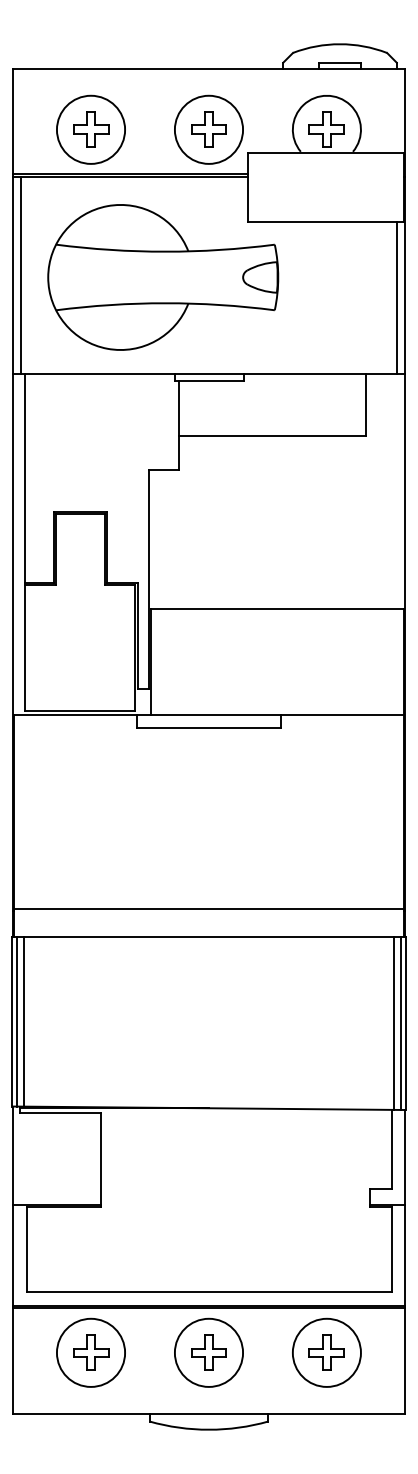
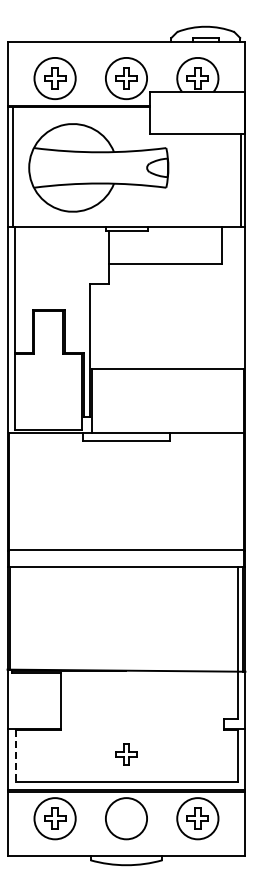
line: (23, 1022) -> (14, 618), removed
line: (27, 1250) -> (16, 756), solid -> dashed
part: (209, 1352) -> (126, 754), moved

